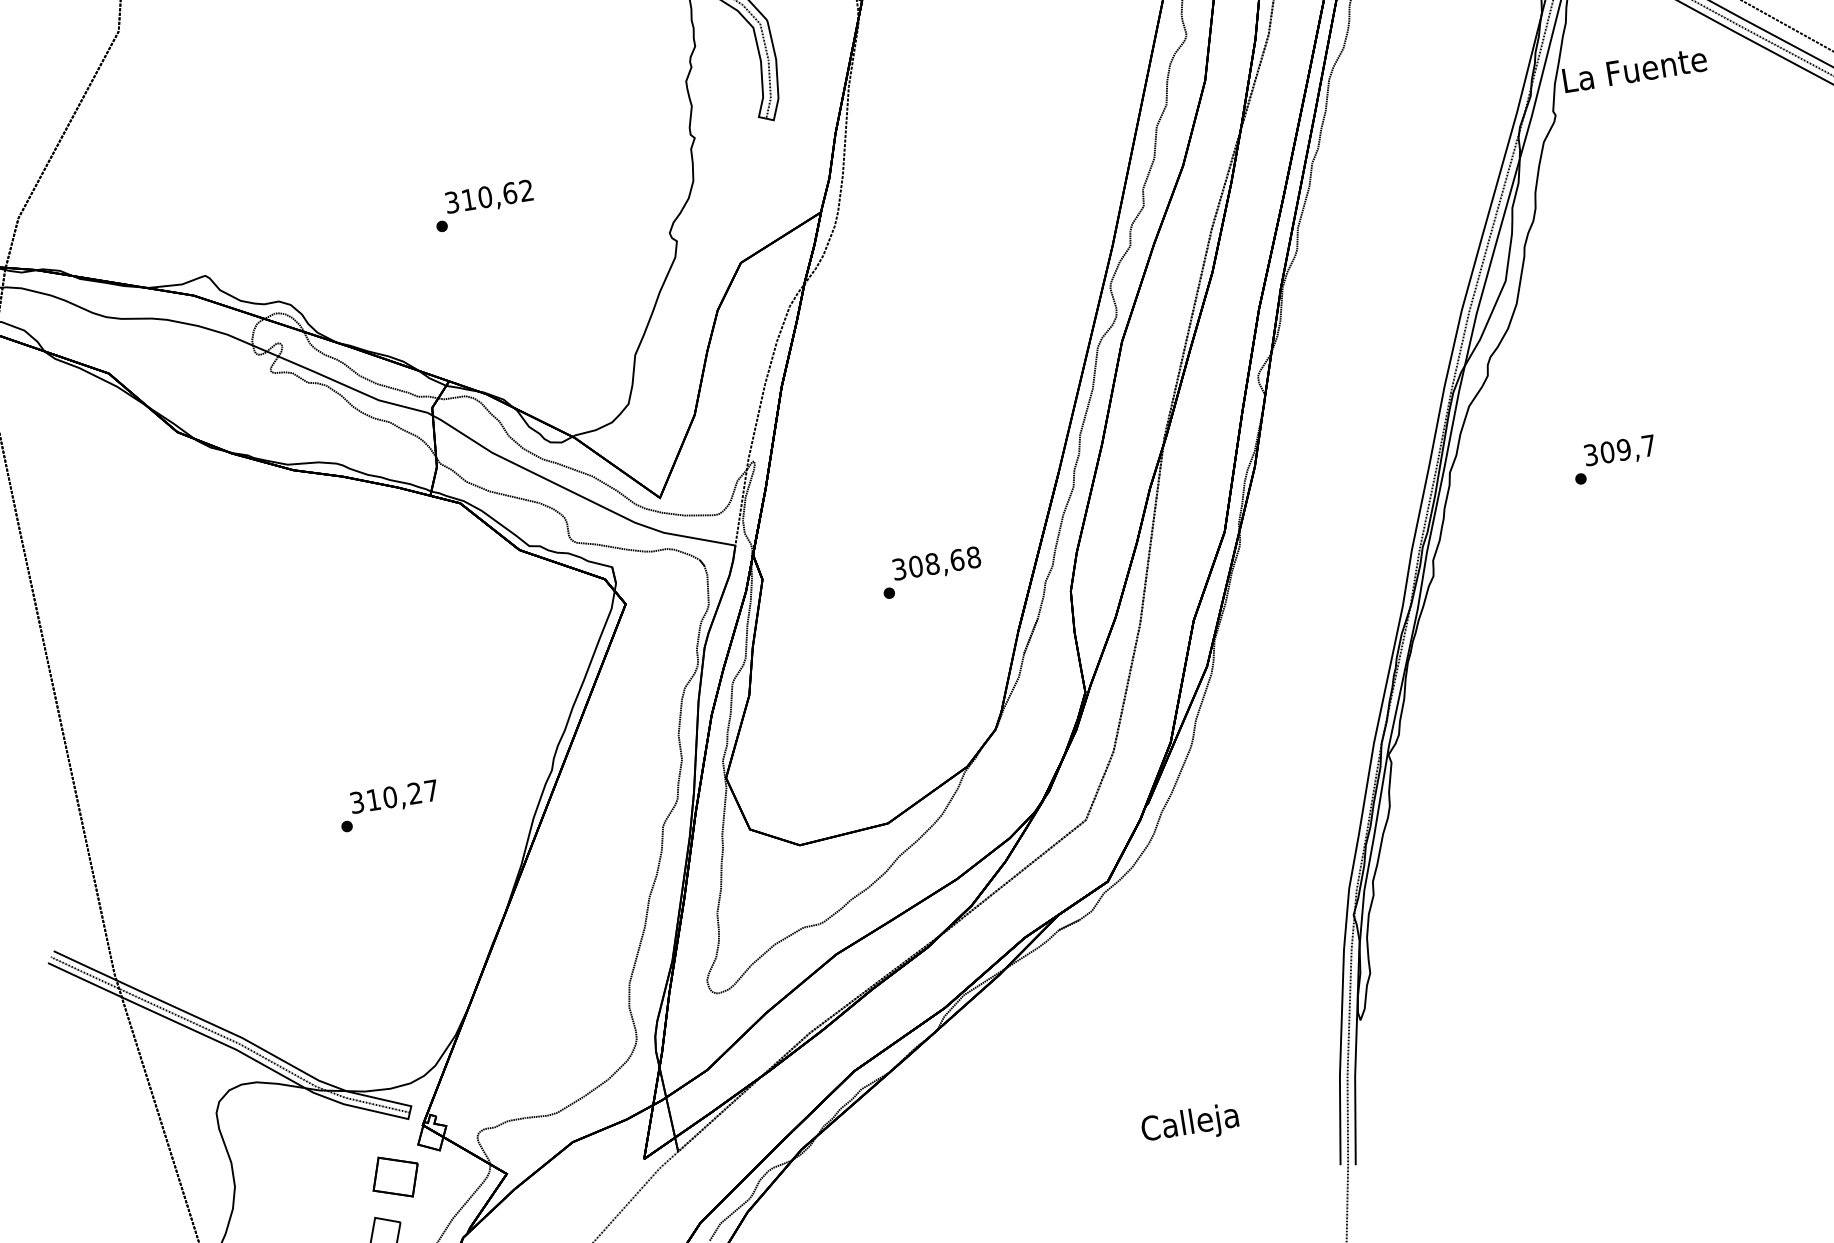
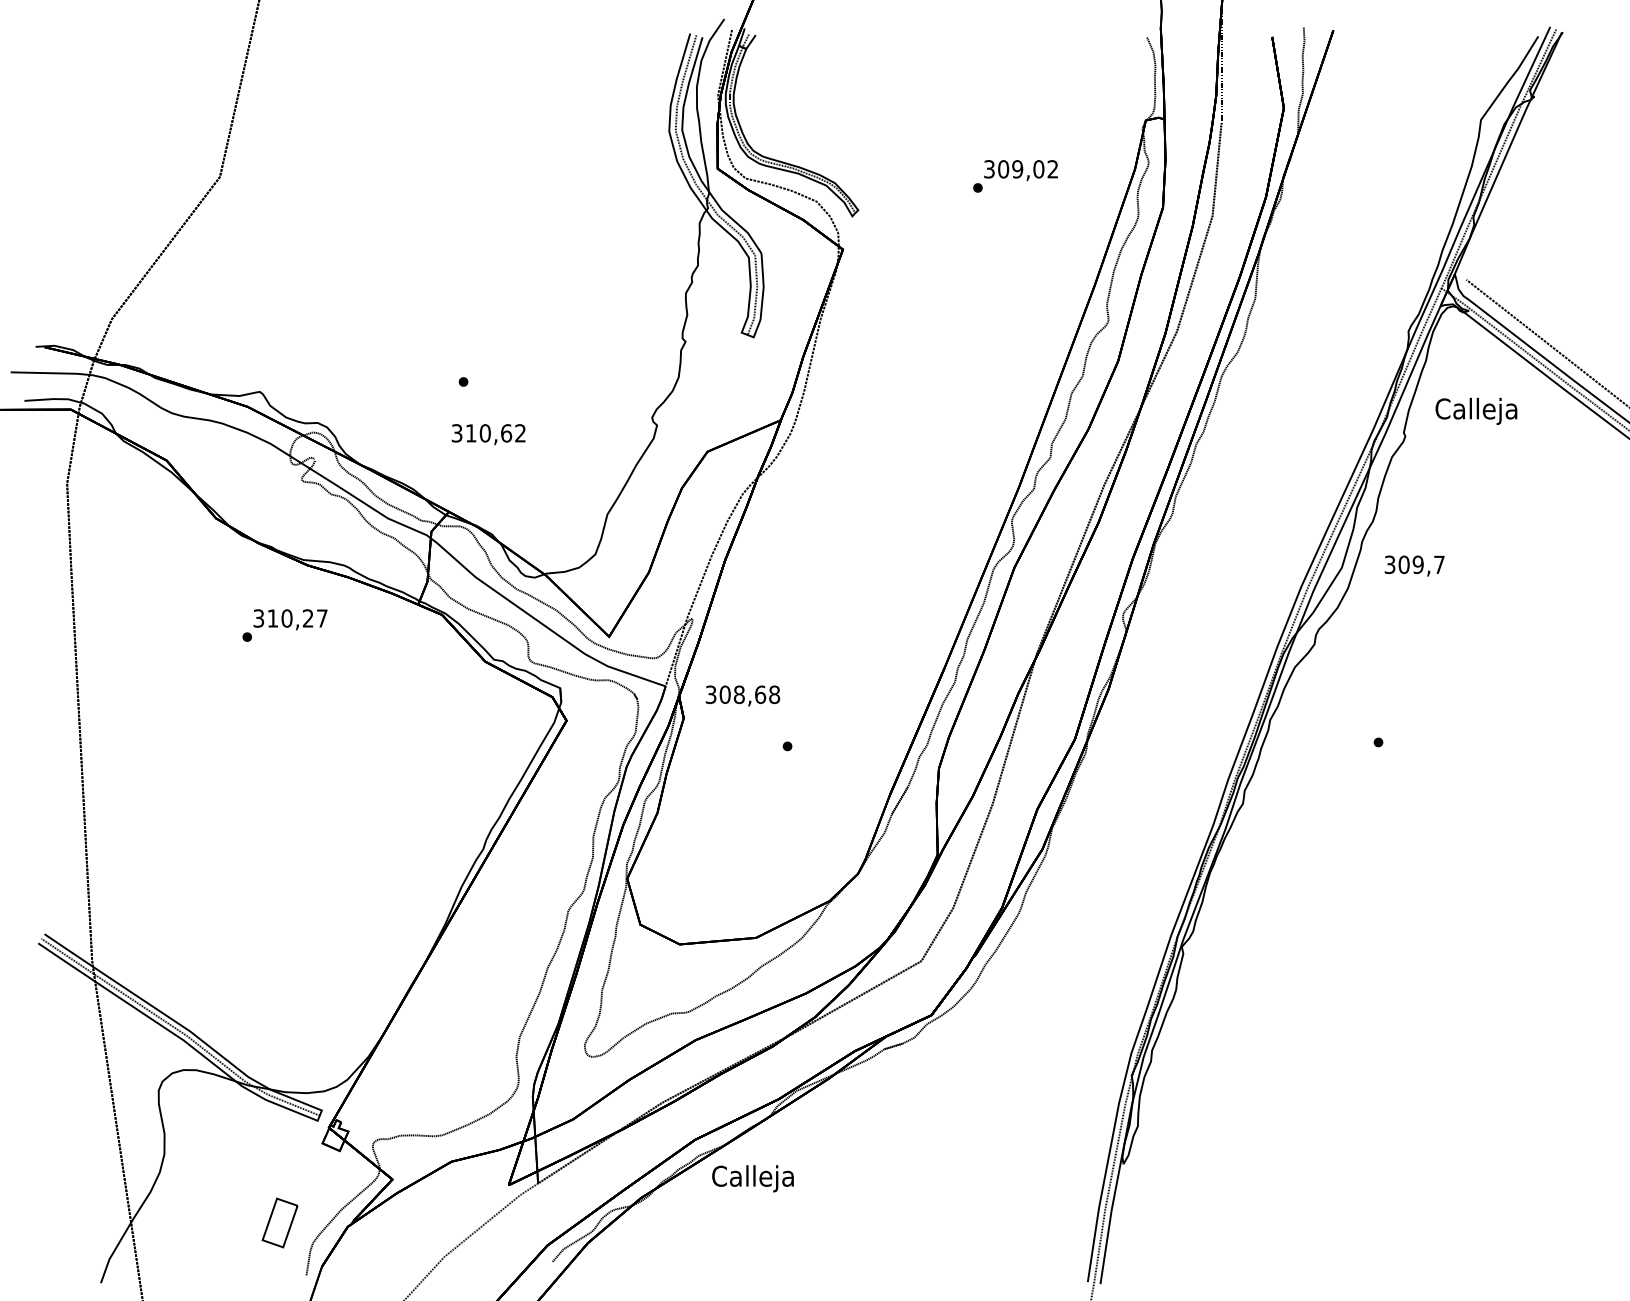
text: (1635, 72) -> (1477, 411), La Fuente -> Calleja
text: (489, 197) -> (488, 434), moved
text: (1619, 451) -> (1414, 565), moved
text: (936, 564) -> (742, 695), moved
text: (388, 805) -> (284, 625), moved
text: (1189, 1124) -> (752, 1178), moved
part: (395, 1177) -> (299, 1167), removed

